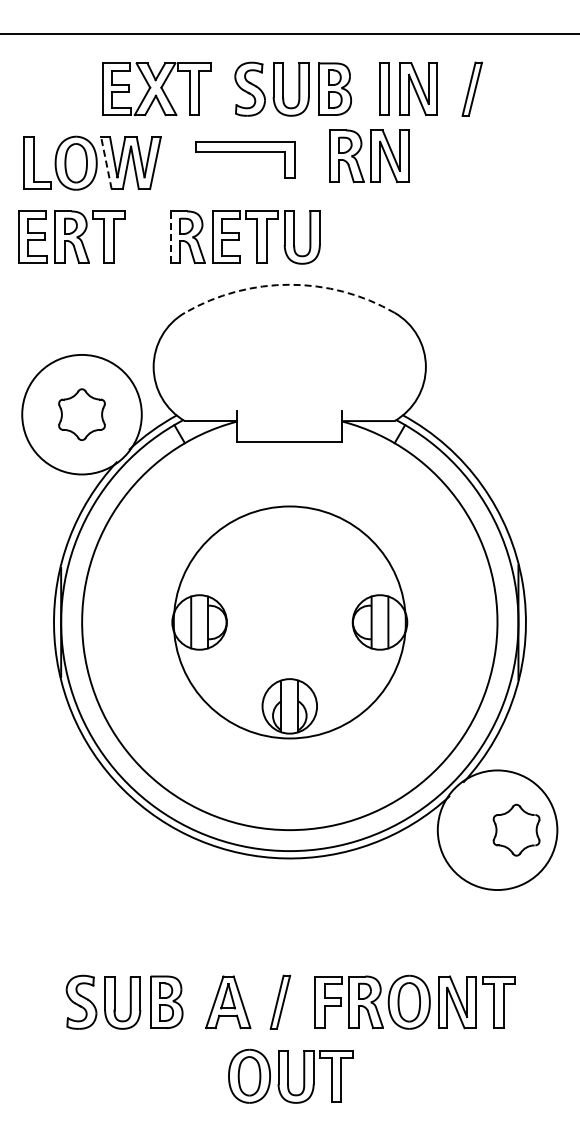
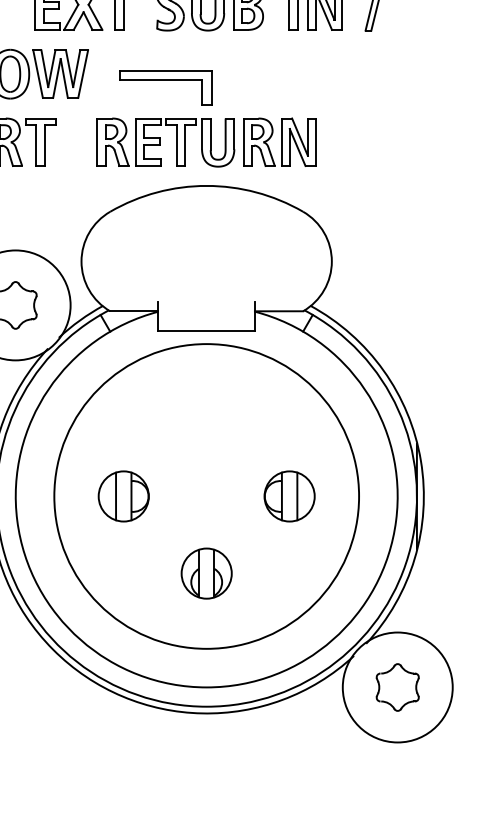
part: (245, 152) -> (165, 80), moved
part: (369, 156) -> (279, 142), moved
line: (106, 162) -> (38, 73), dashed -> solid
line: (170, 237) -> (97, 142), dashed -> solid
arc: (289, 284) -> (206, 185), dashed -> solid
circle: (289, 622) -> (206, 496), size x1.43
part: (516, 829) -> (397, 686), moved

